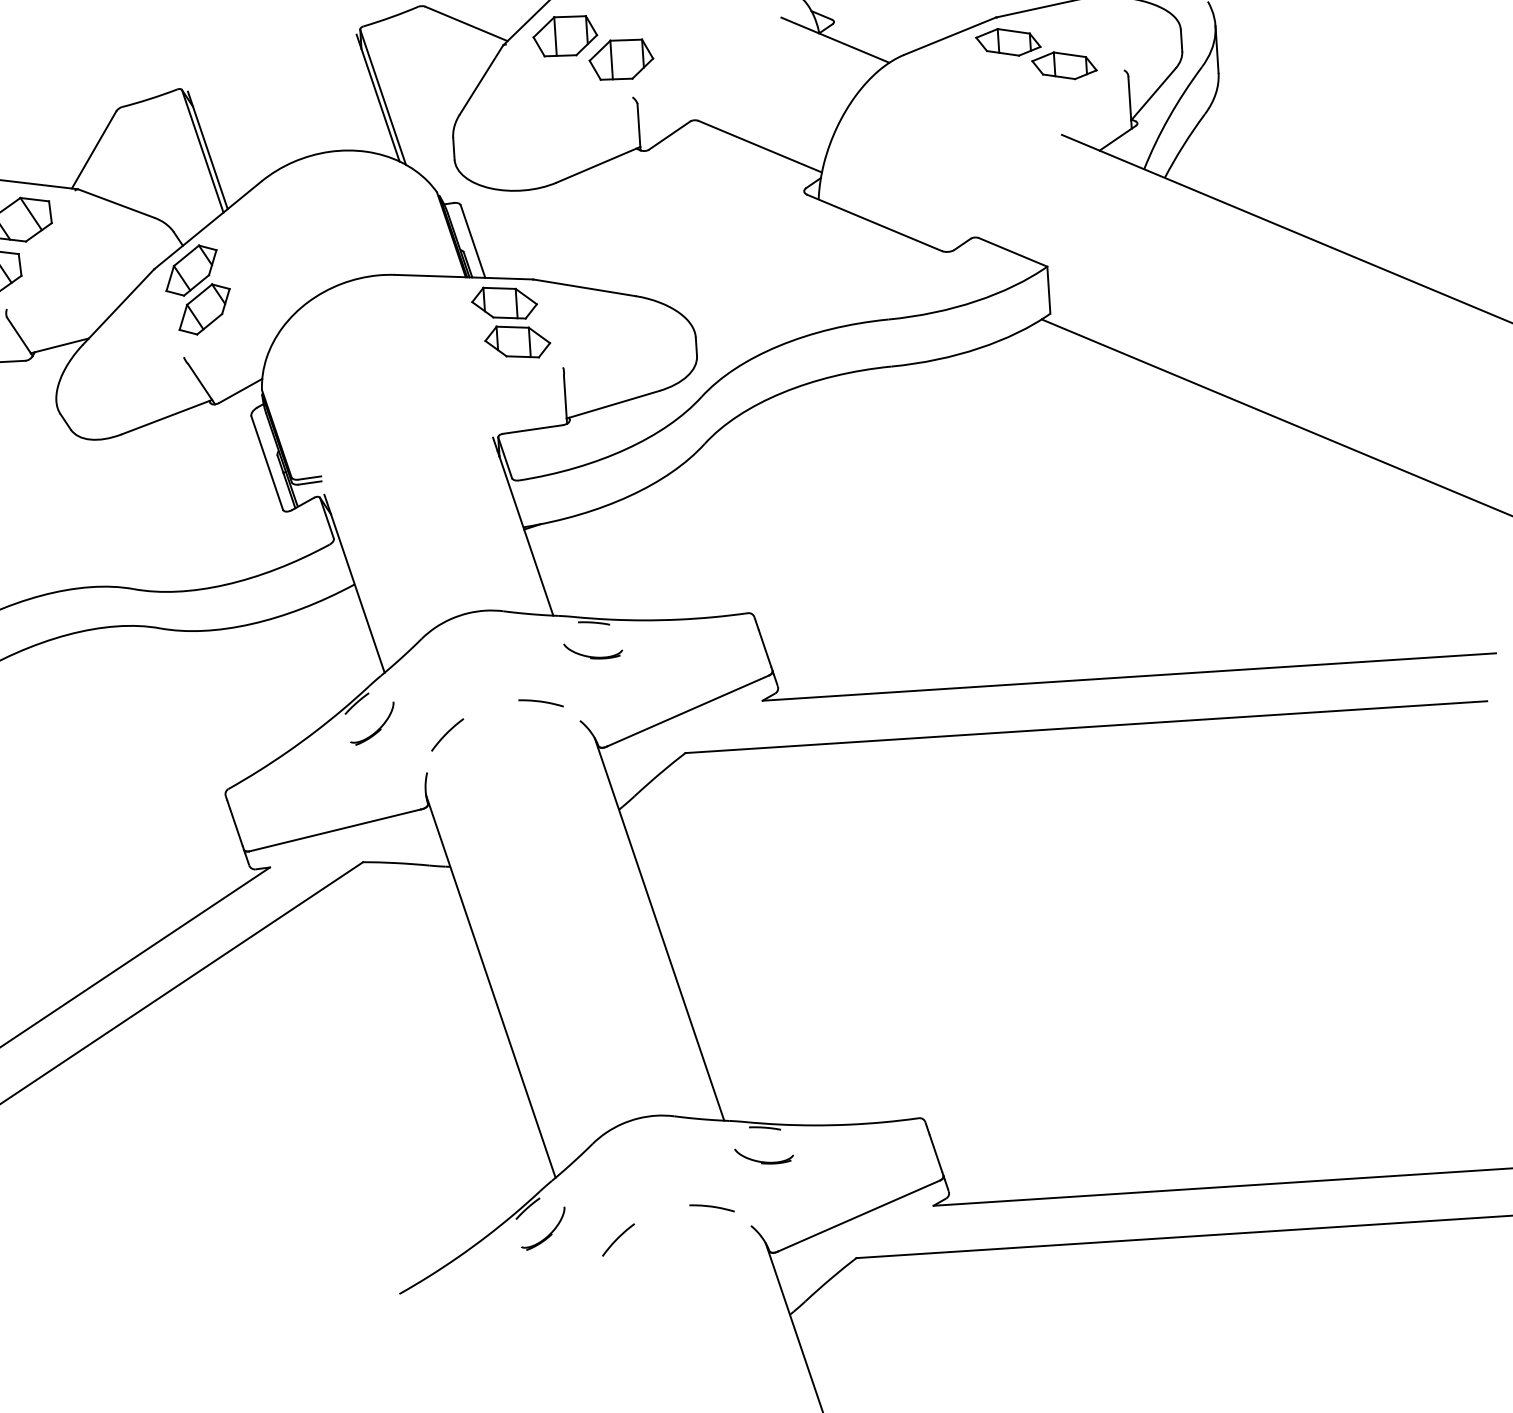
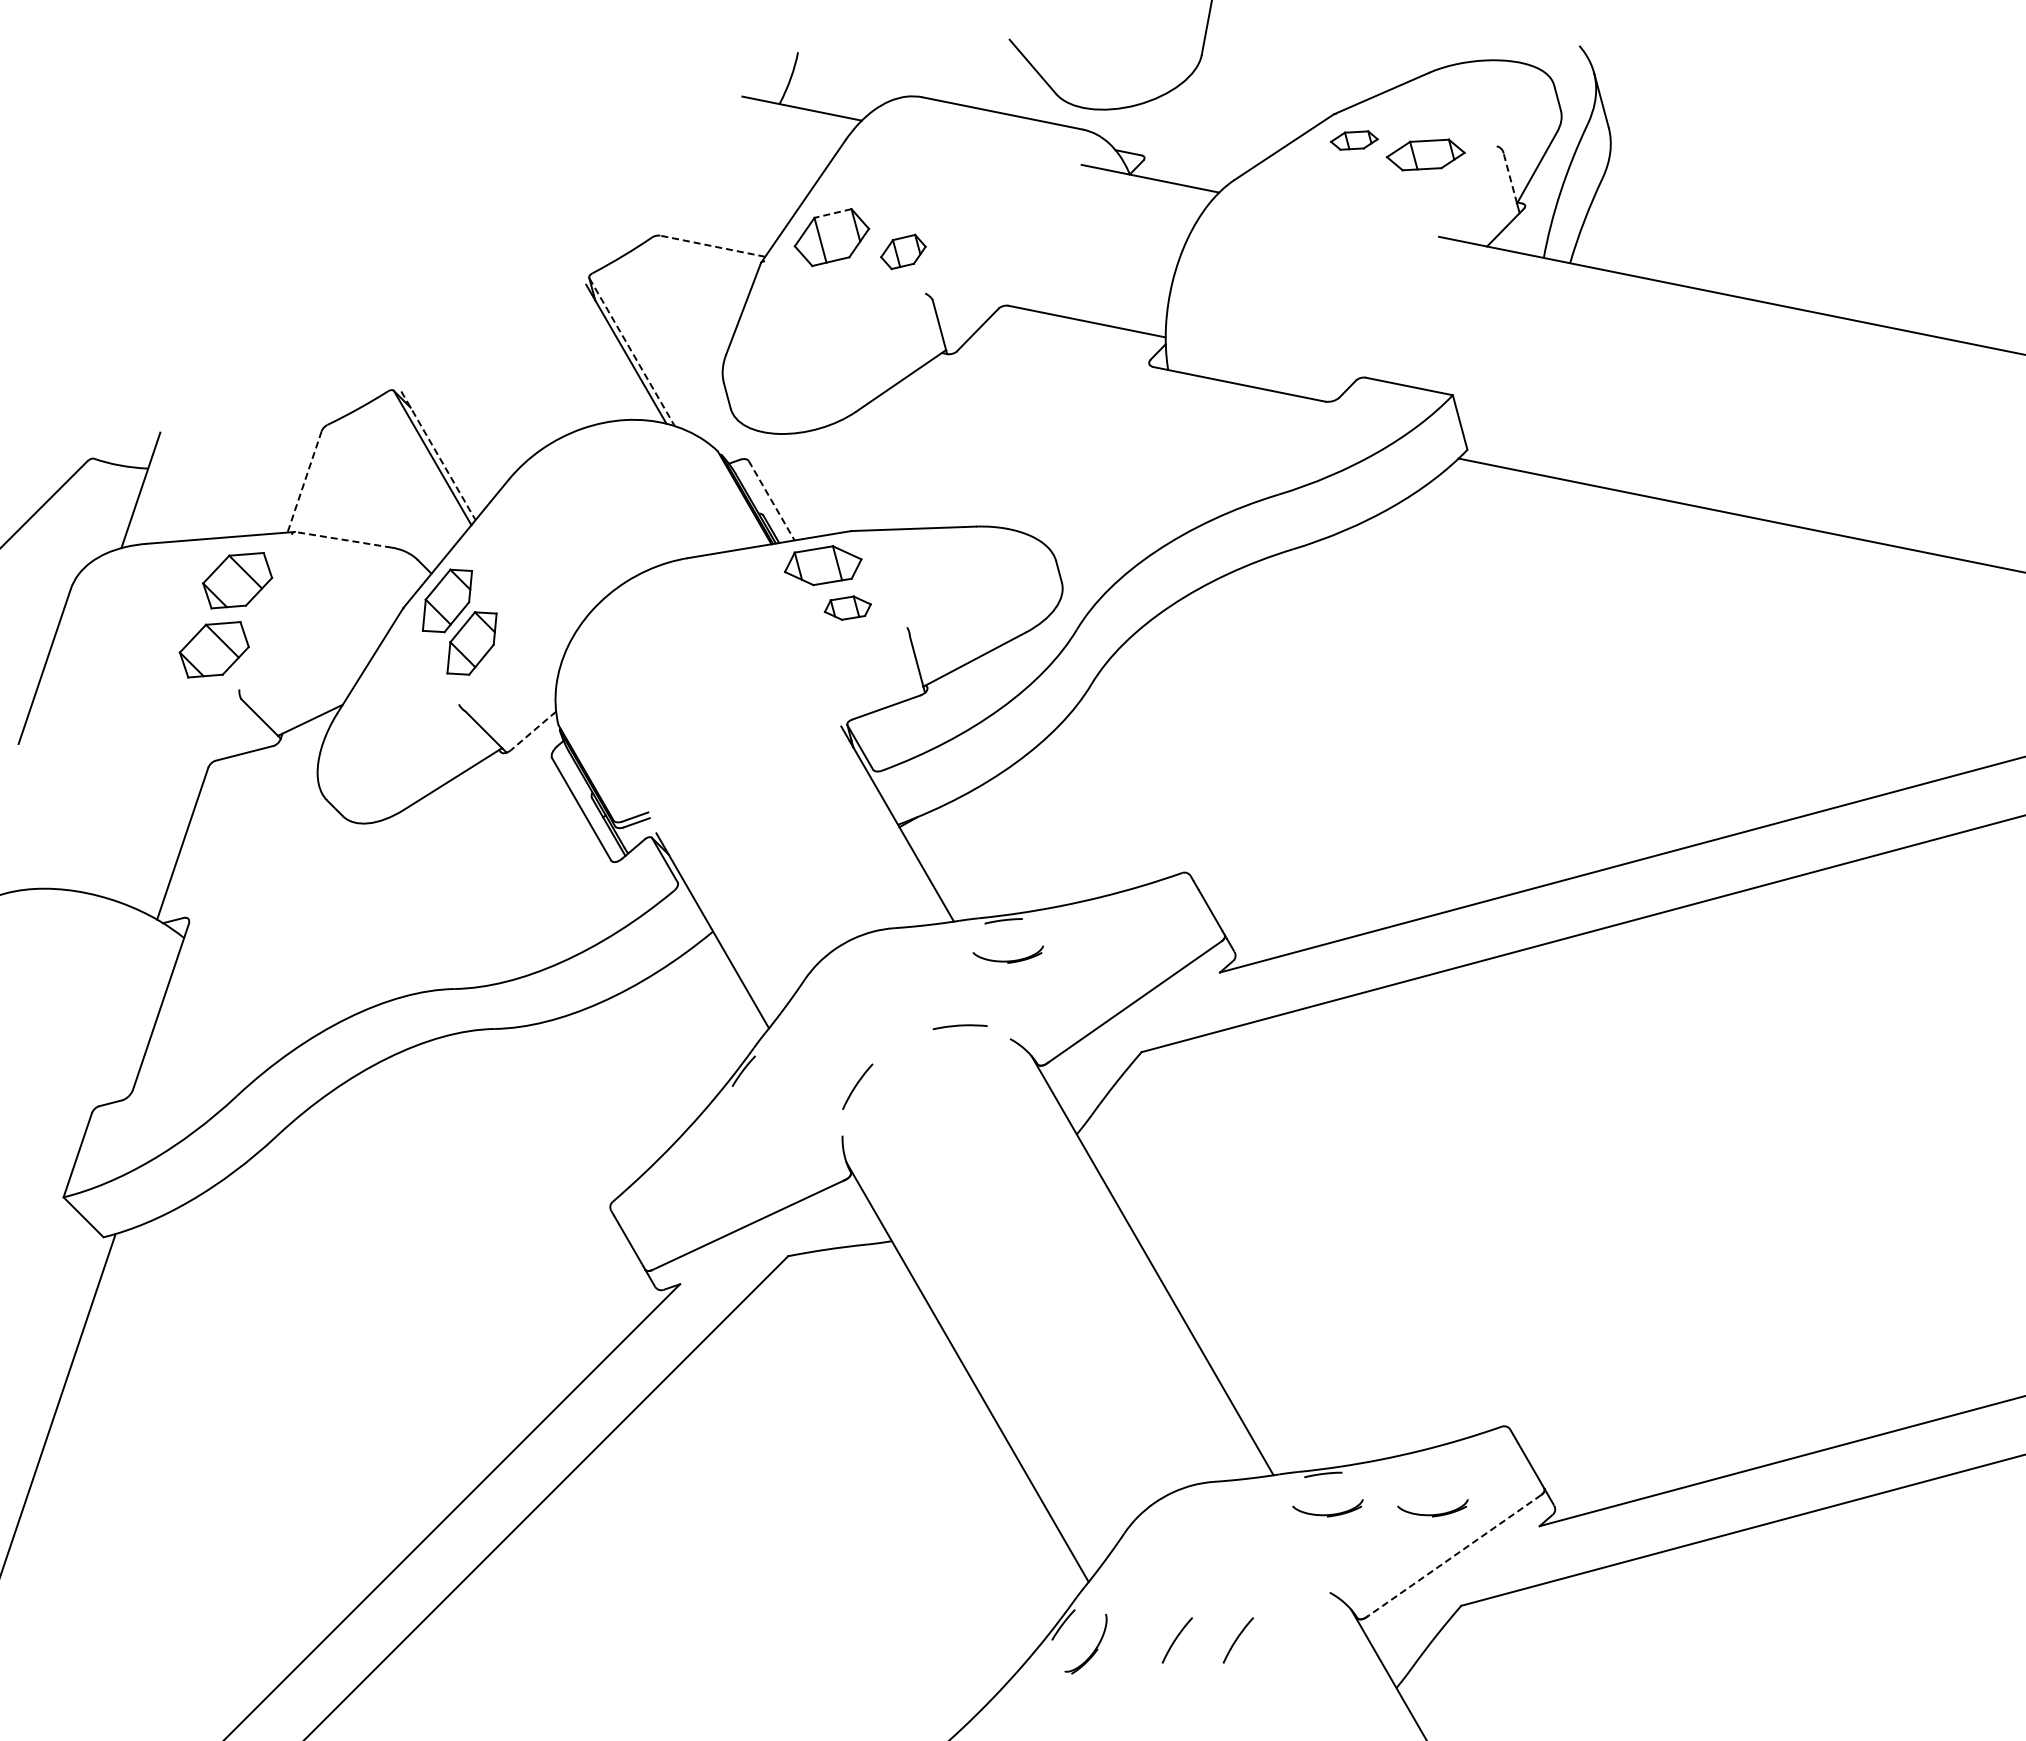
line: (569, 16) -> (832, 213), solid -> dashed
line: (466, 24) -> (712, 246), solid -> dashed
part: (1008, 42) -> (1354, 140), size x0.6
part: (621, 59) -> (903, 251), size x0.6
line: (383, 97) -> (632, 352), solid -> dashed
line: (1129, 98) -> (1510, 178), solid -> dashed
line: (93, 150) -> (304, 482), solid -> dashed
line: (207, 151) -> (438, 456), solid -> dashed
line: (116, 203) -> (343, 539), solid -> dashed
line: (472, 241) -> (771, 500), solid -> dashed
part: (517, 341) -> (847, 607), size x0.6
line: (240, 391) -> (533, 731), solid -> dashed
part: (379, 727) -> (775, 1094), removed
part: (848, 1173) -> (1432, 1508), added
curve: (711, 1207) -> (1279, 1580), removed
line: (859, 1215) -> (1454, 1555), solid -> dashed
curve: (667, 1249) -> (1237, 1639), added

